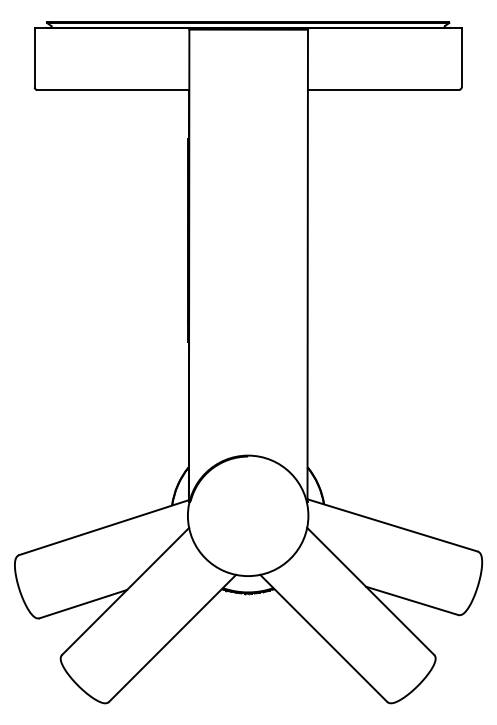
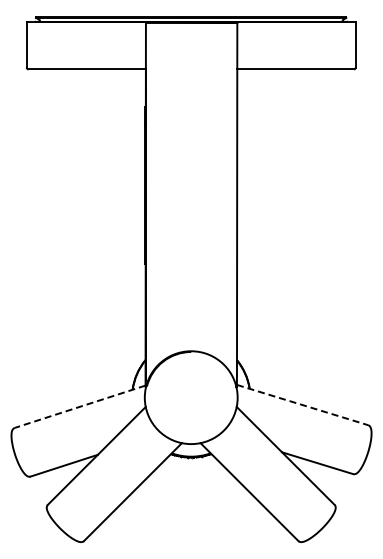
line: (392, 526) -> (302, 405), solid -> dashed
line: (104, 527) -> (80, 406), solid -> dashed

